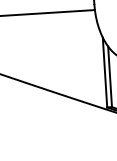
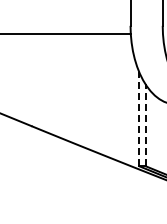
line: (105, 72) -> (139, 118), solid -> dashed
line: (110, 77) -> (145, 125), solid -> dashed

